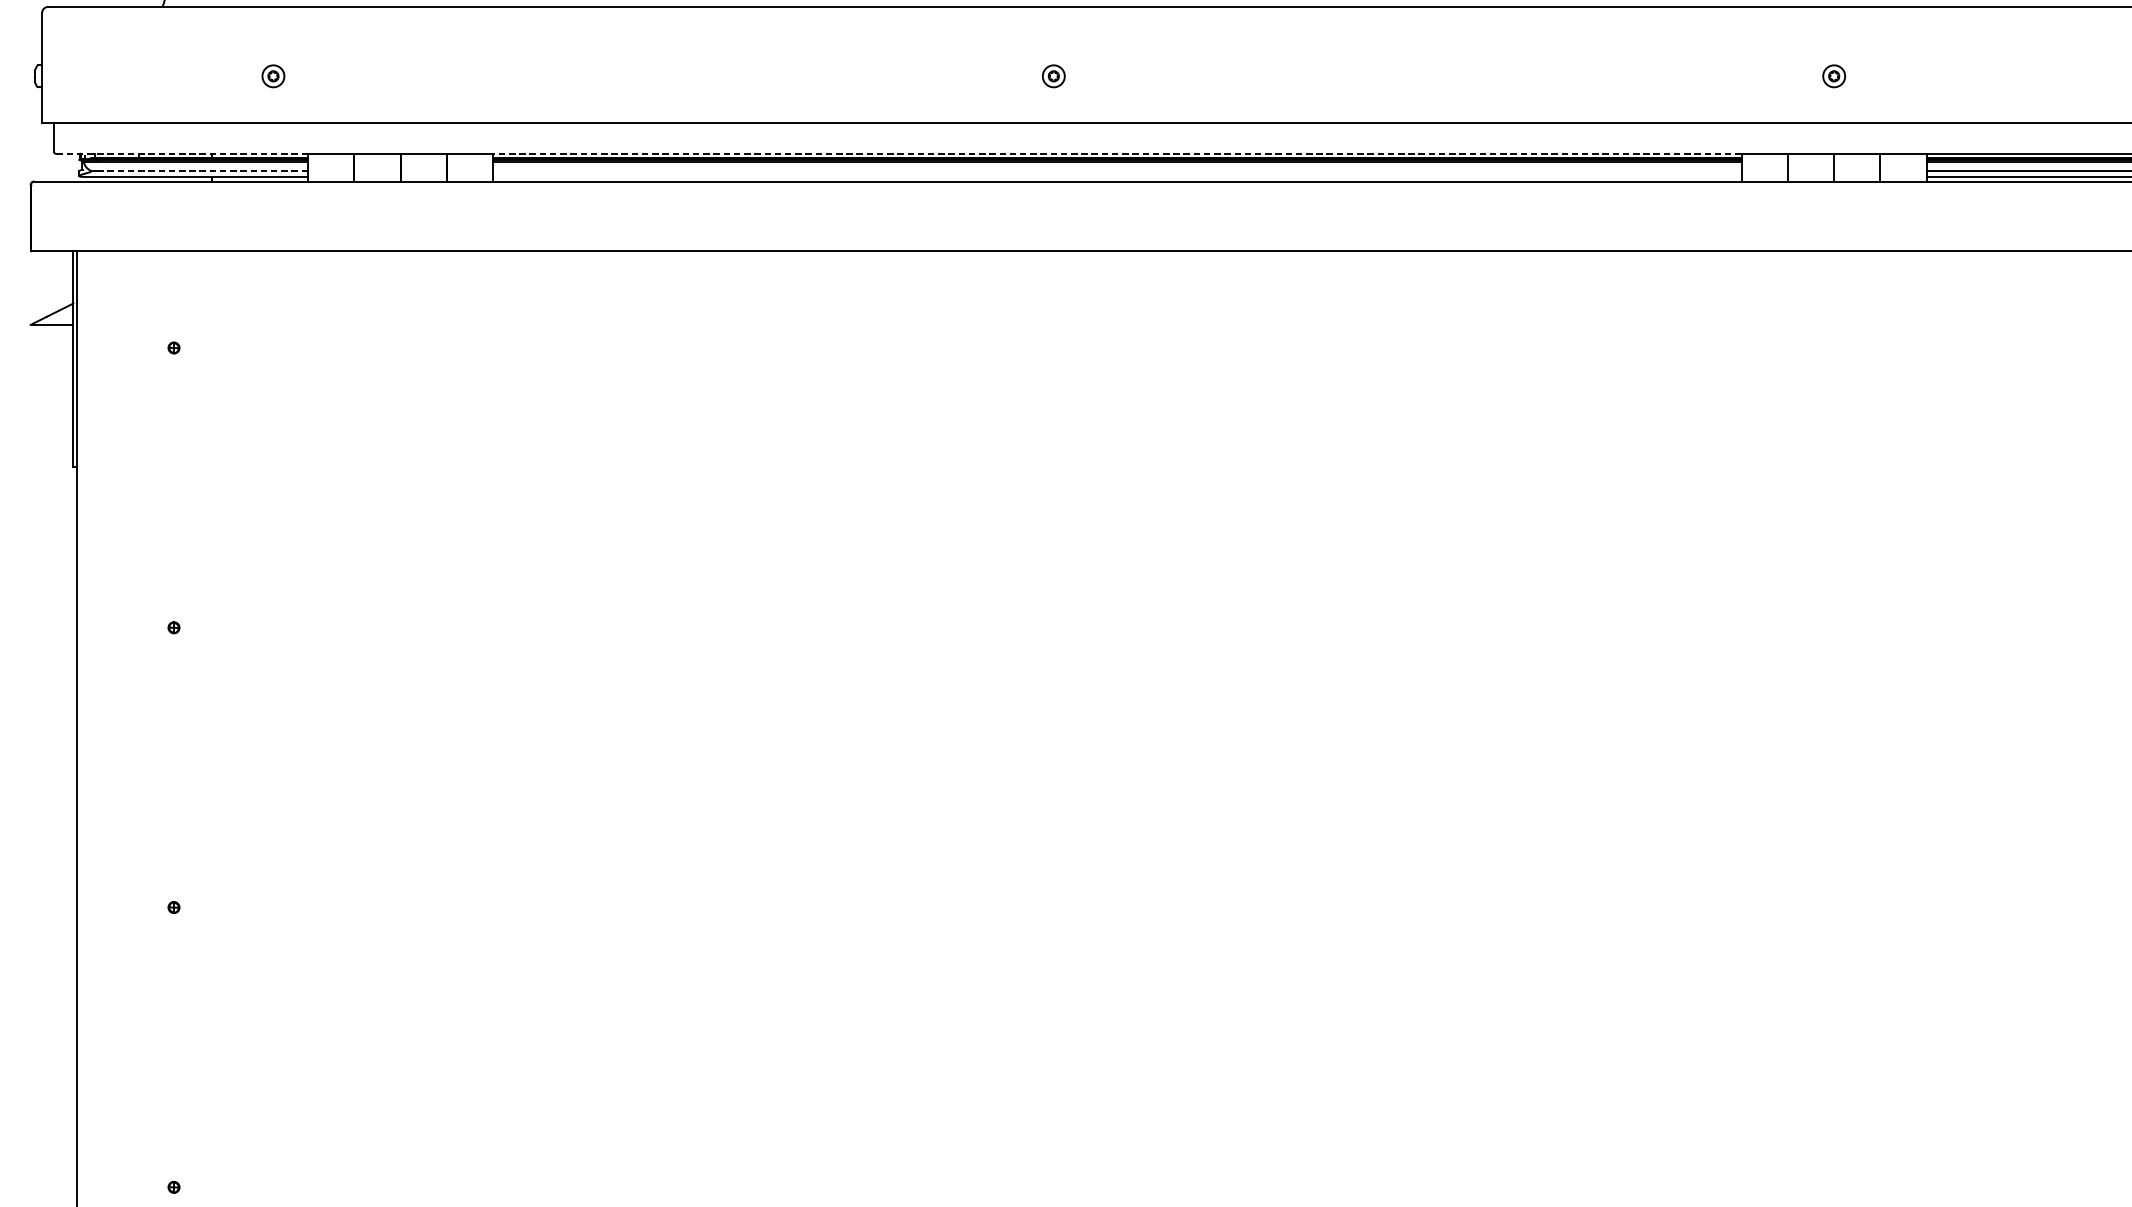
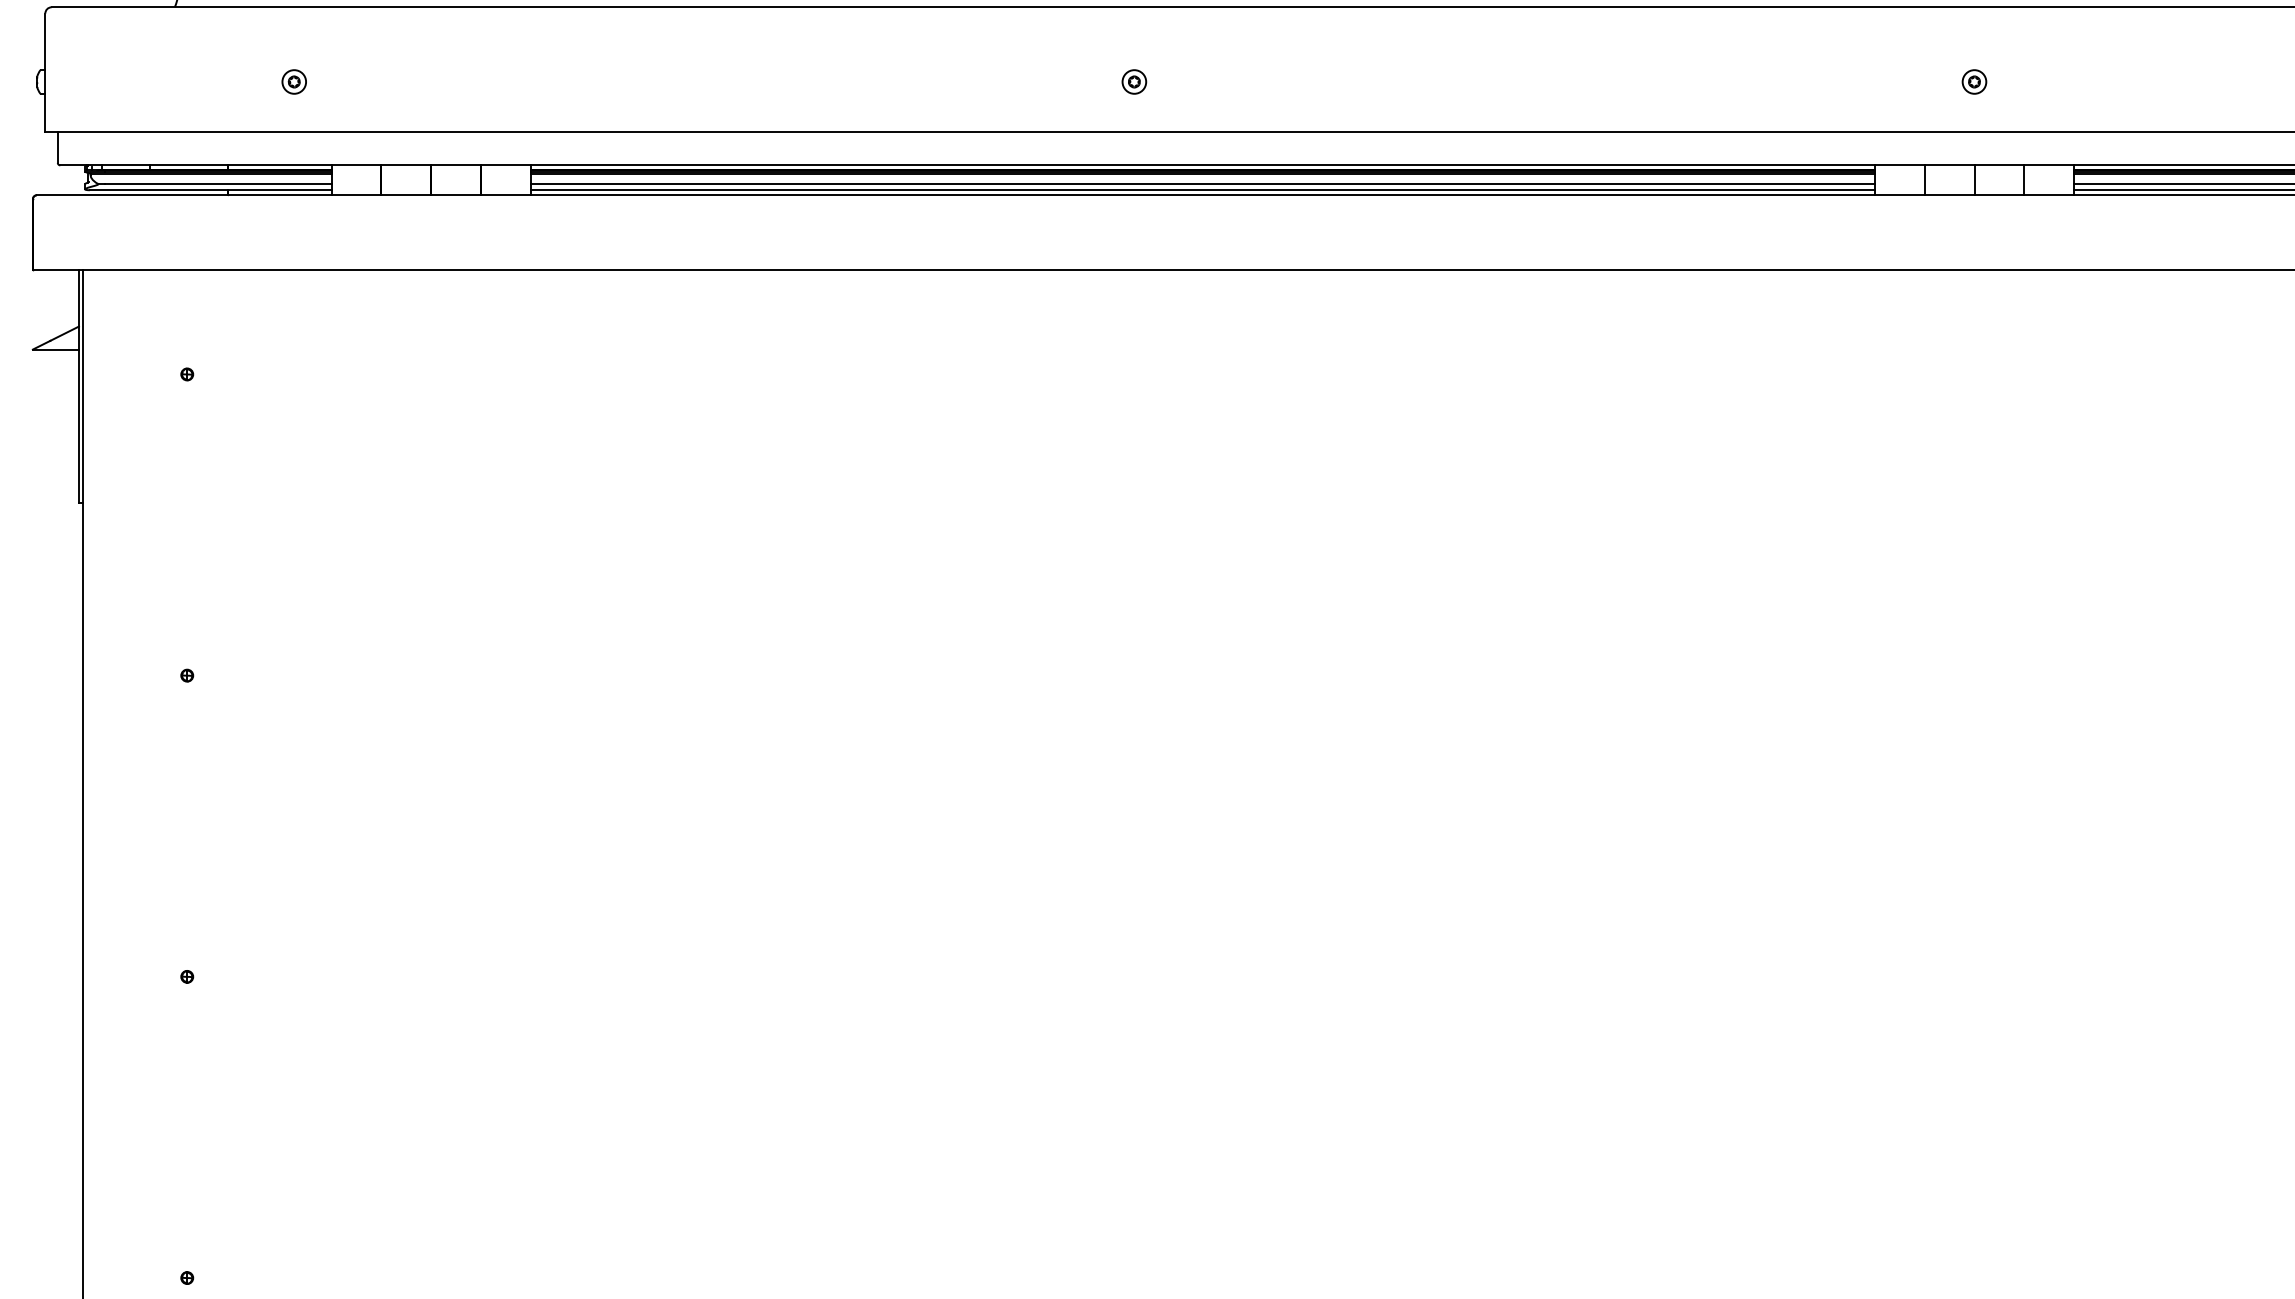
line: (181, 153) -> (195, 165), dashed -> solid
line: (1117, 153) -> (1202, 165), dashed -> solid
line: (202, 170) -> (217, 183), dashed -> solid
line: (1117, 170) -> (1202, 183), added
line: (1117, 177) -> (1202, 190), added

